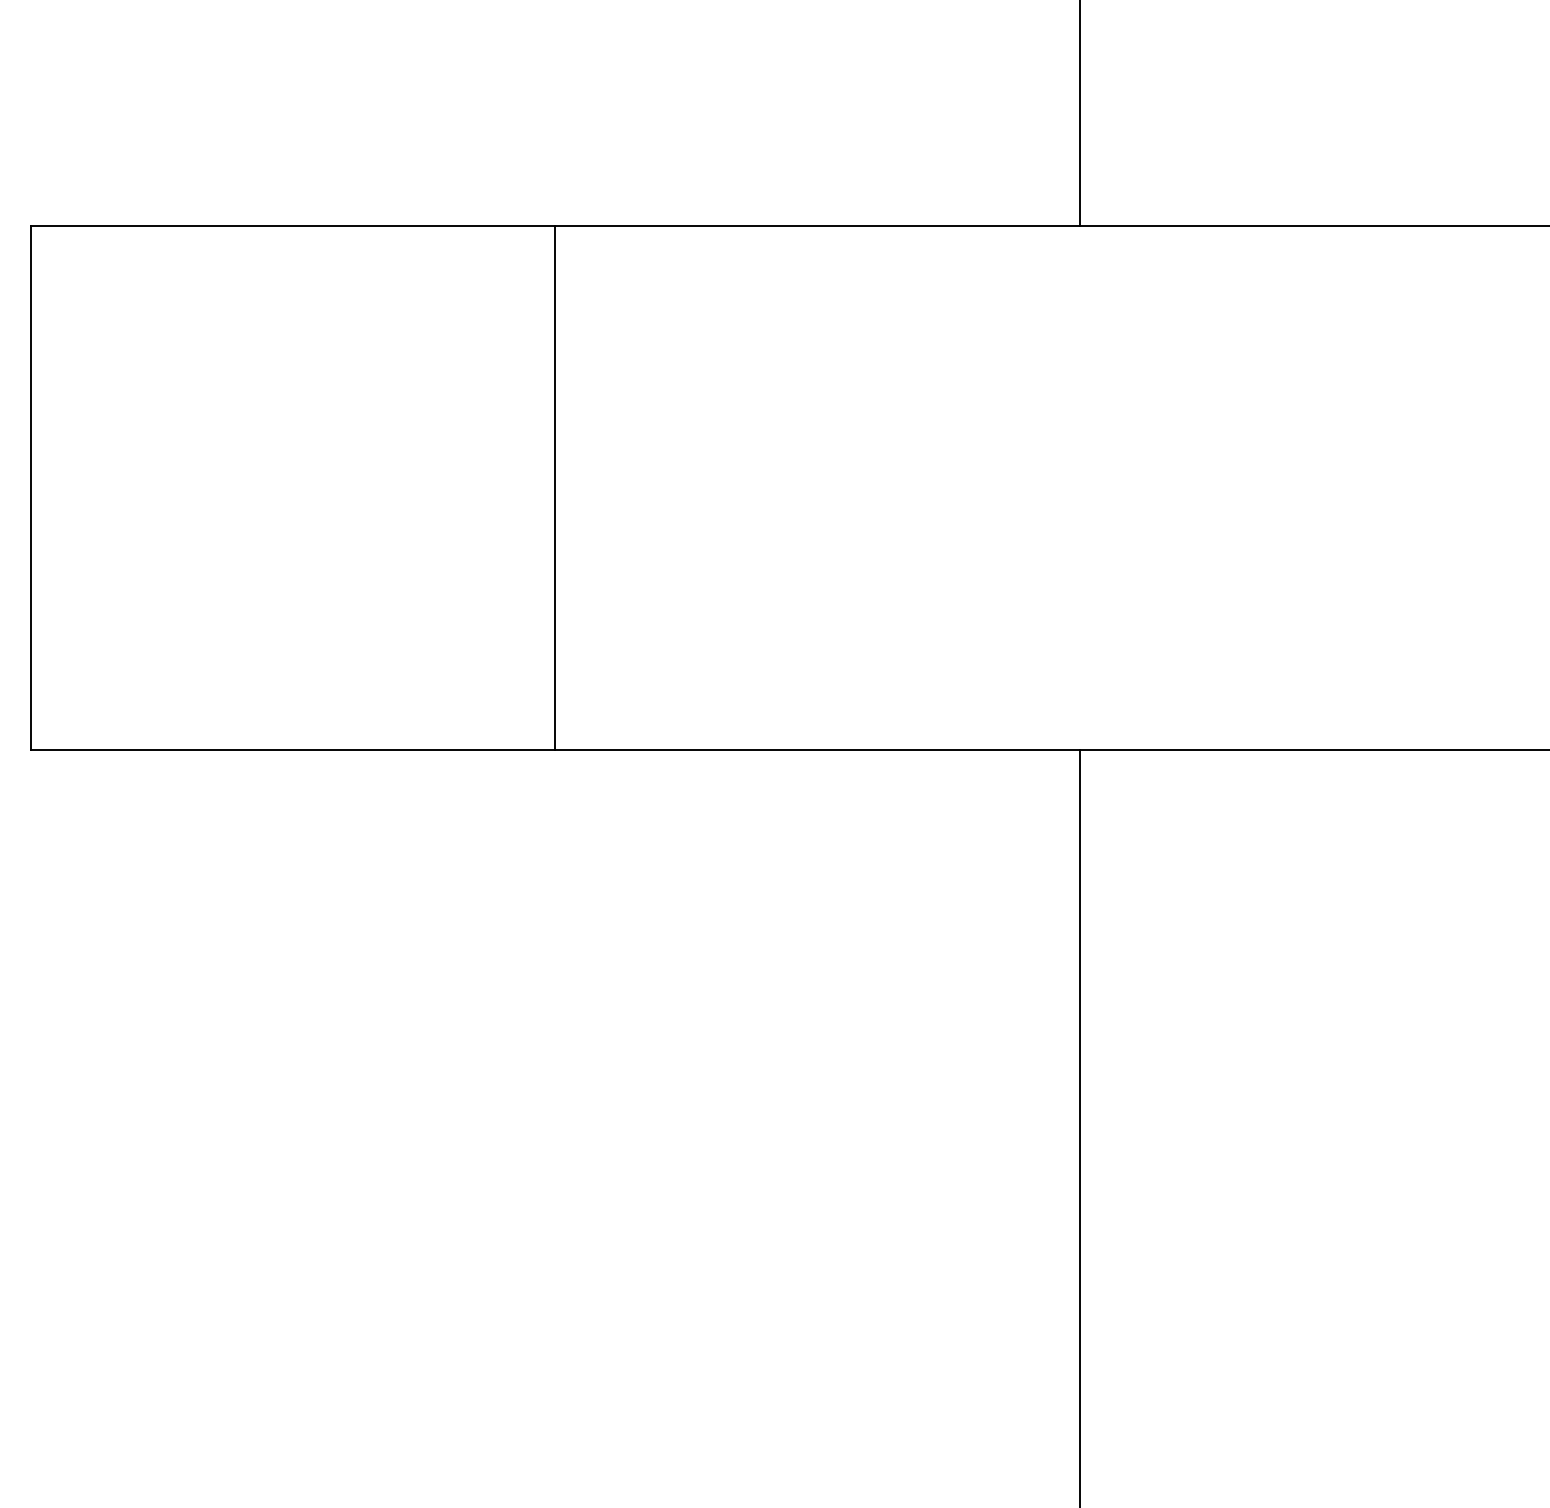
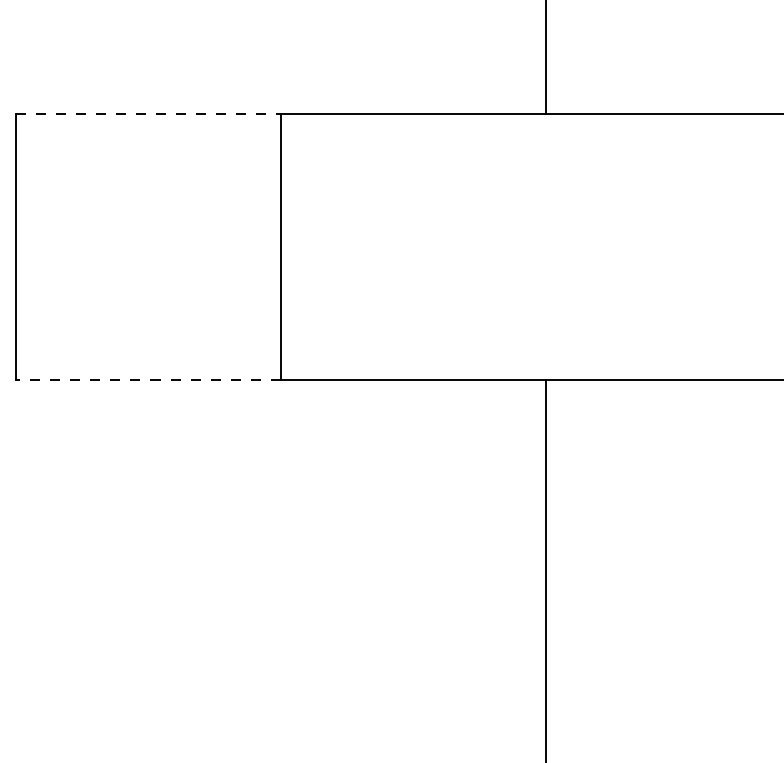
line: (293, 226) -> (148, 114), solid -> dashed
line: (293, 750) -> (148, 379), solid -> dashed

